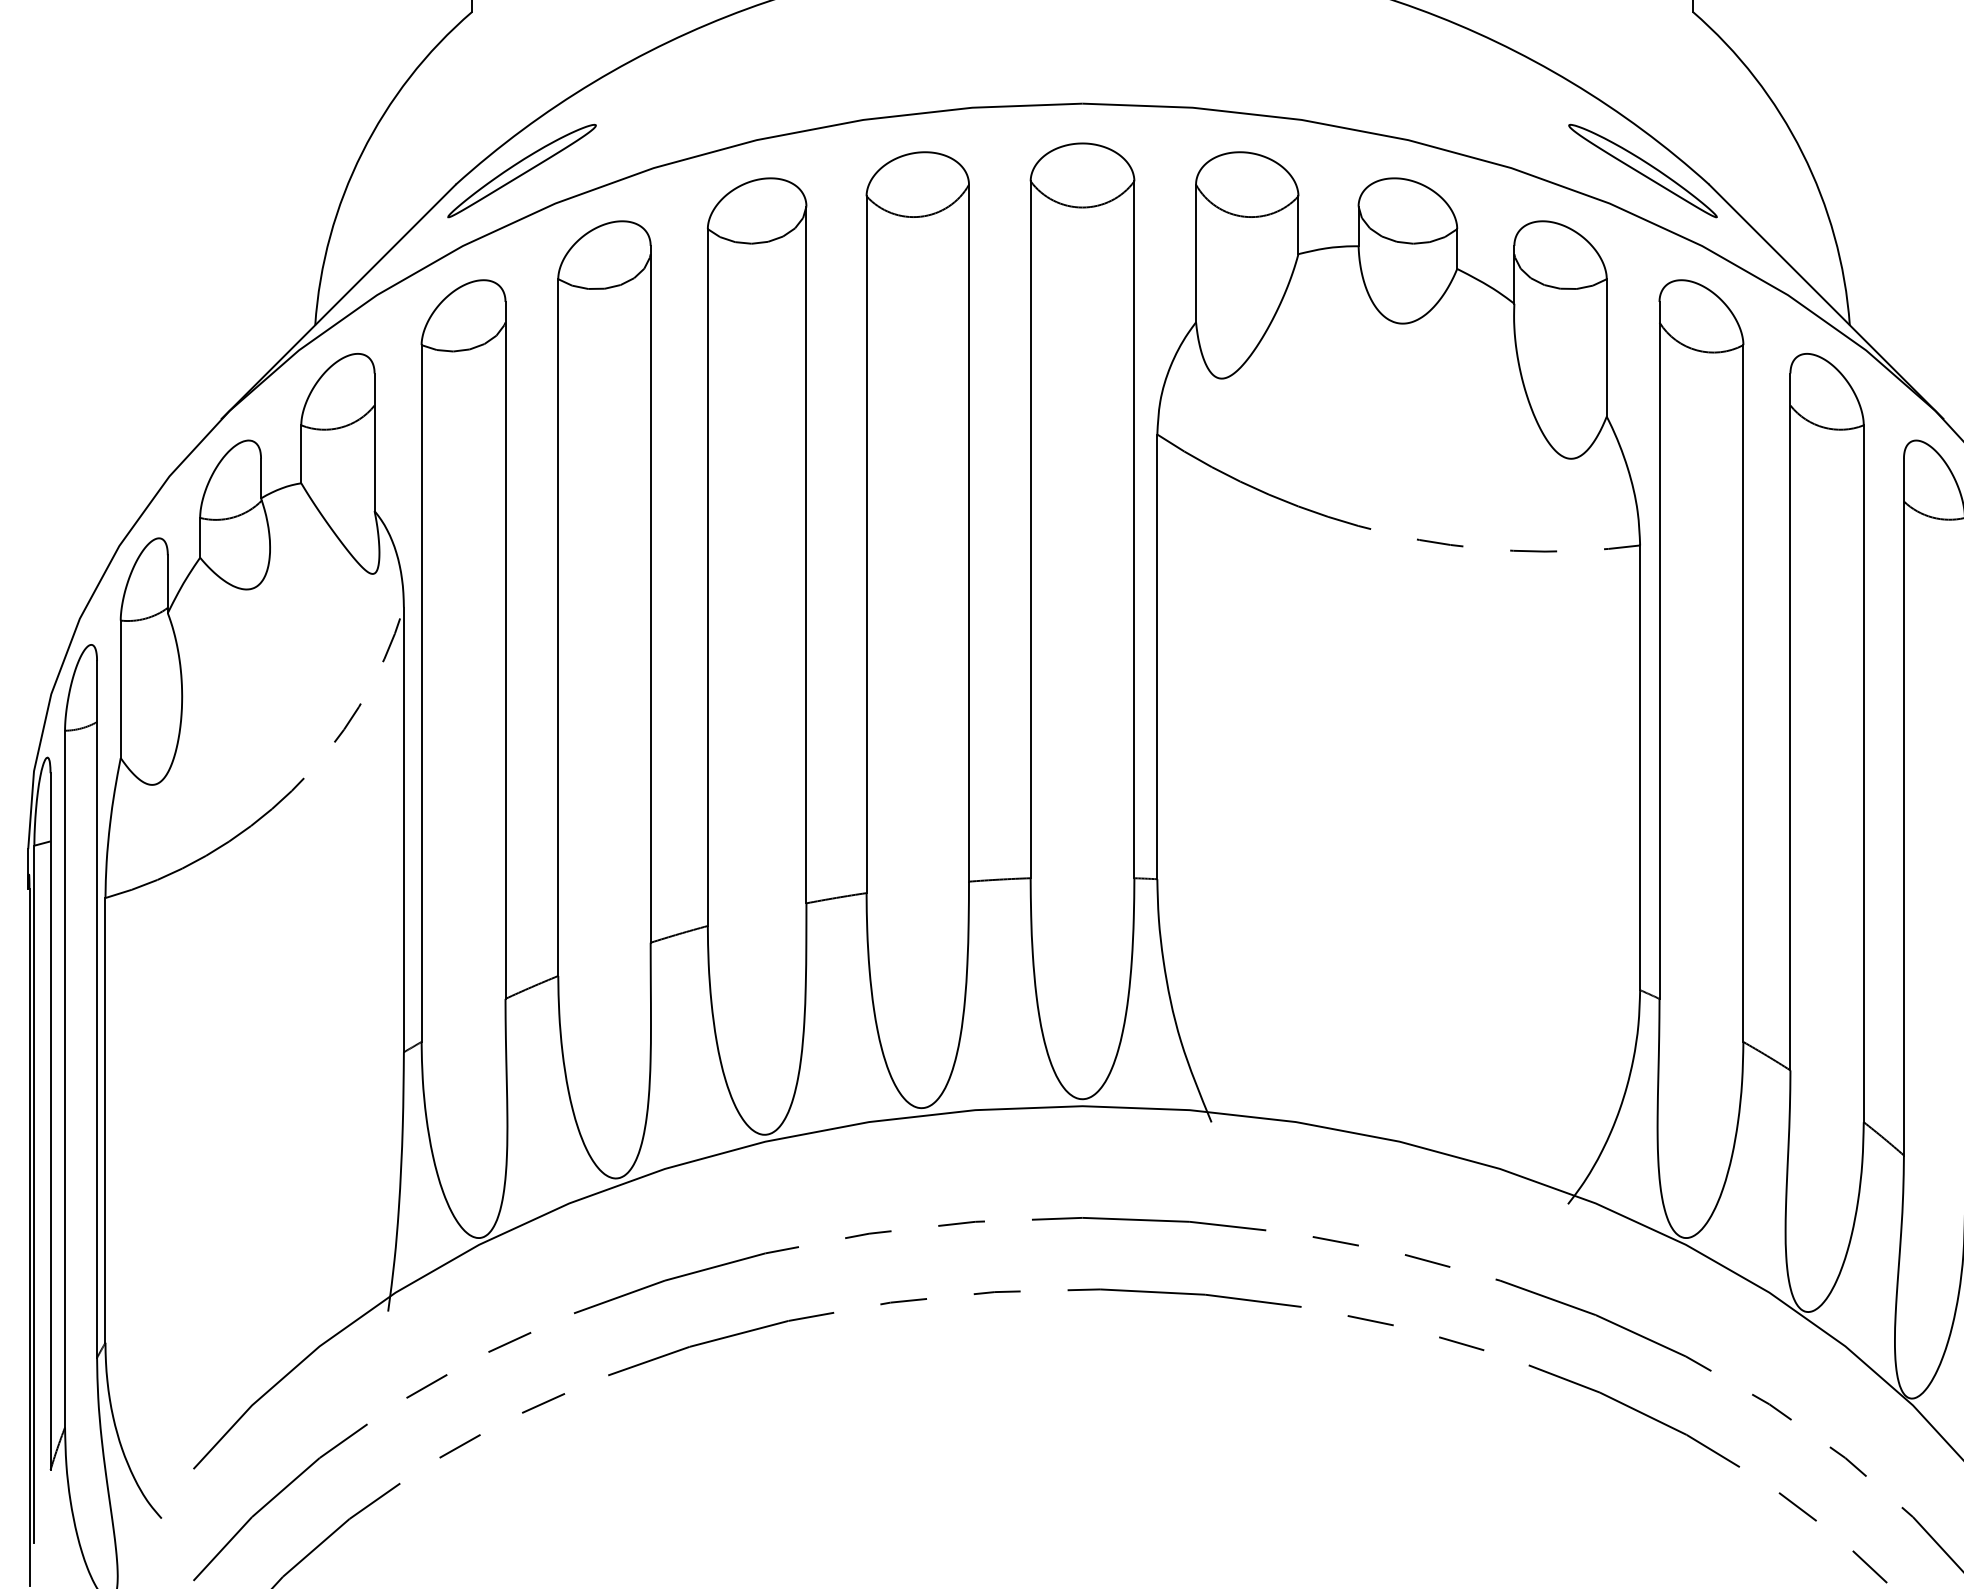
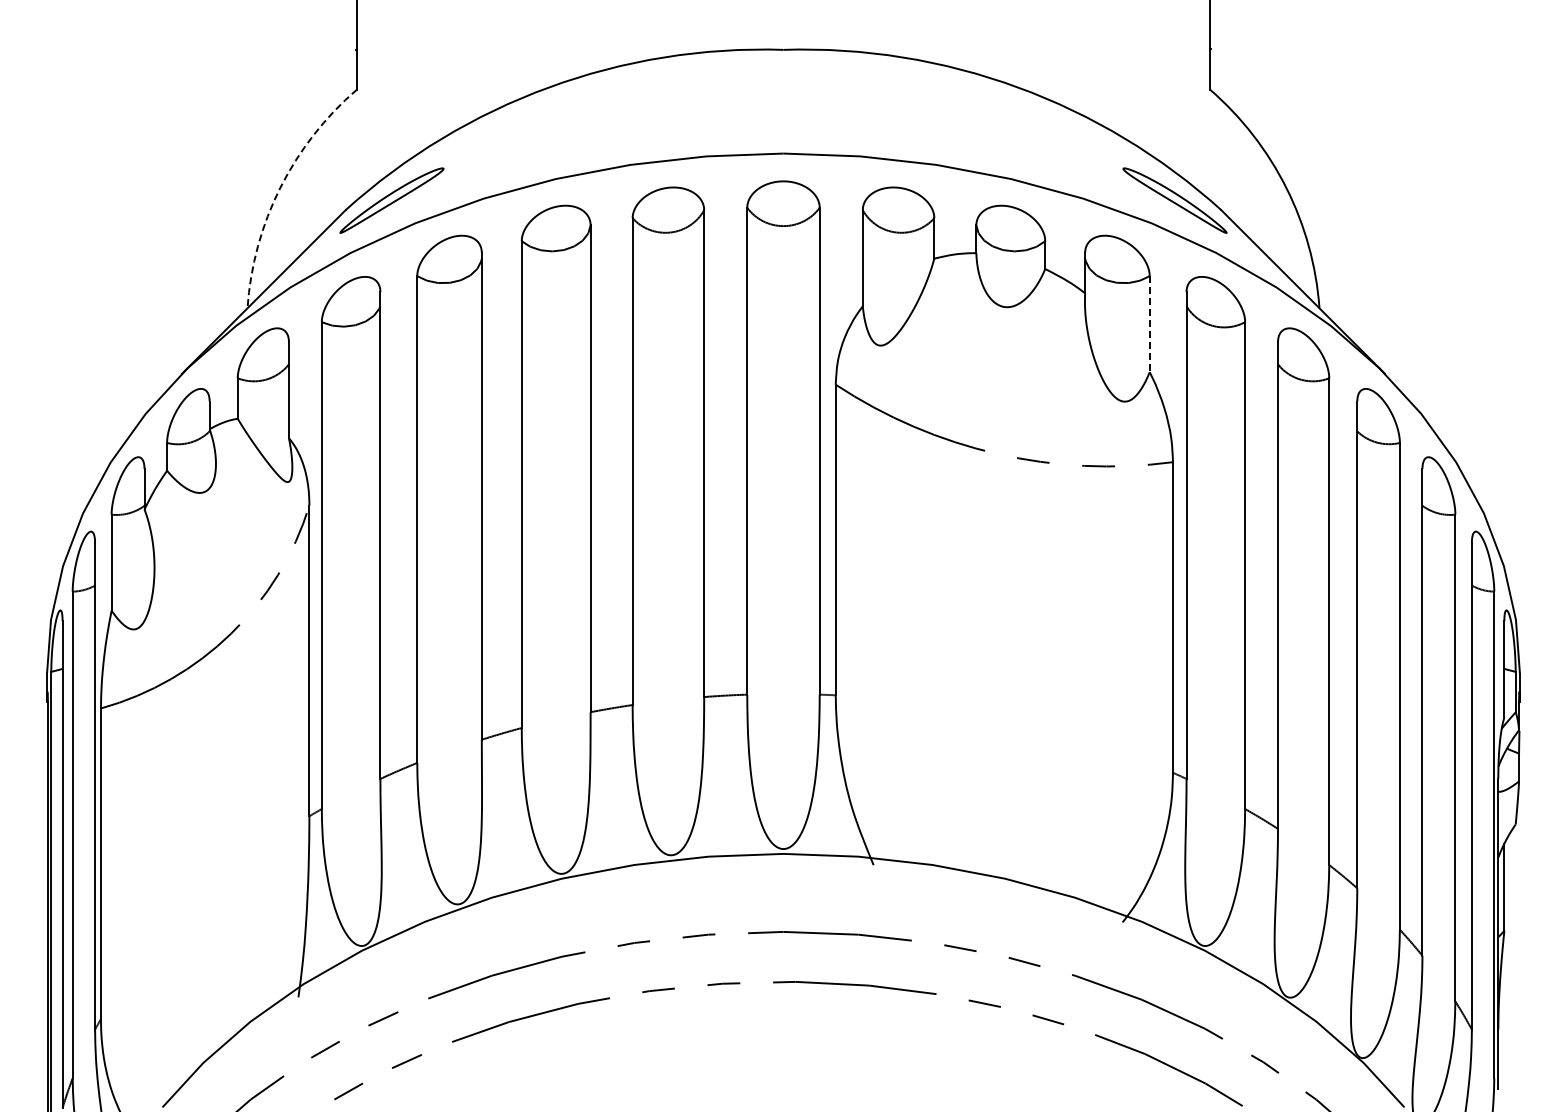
arc: (362, 152) -> (280, 187), solid -> dashed
line: (1606, 348) -> (1149, 324), solid -> dashed

